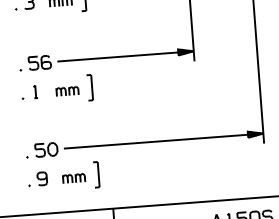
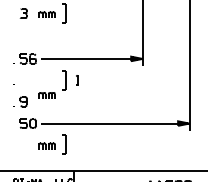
part: (66, 91) -> (46, 95), moved
part: (35, 92) -> (77, 80), moved
part: (37, 178) -> (20, 101), moved

